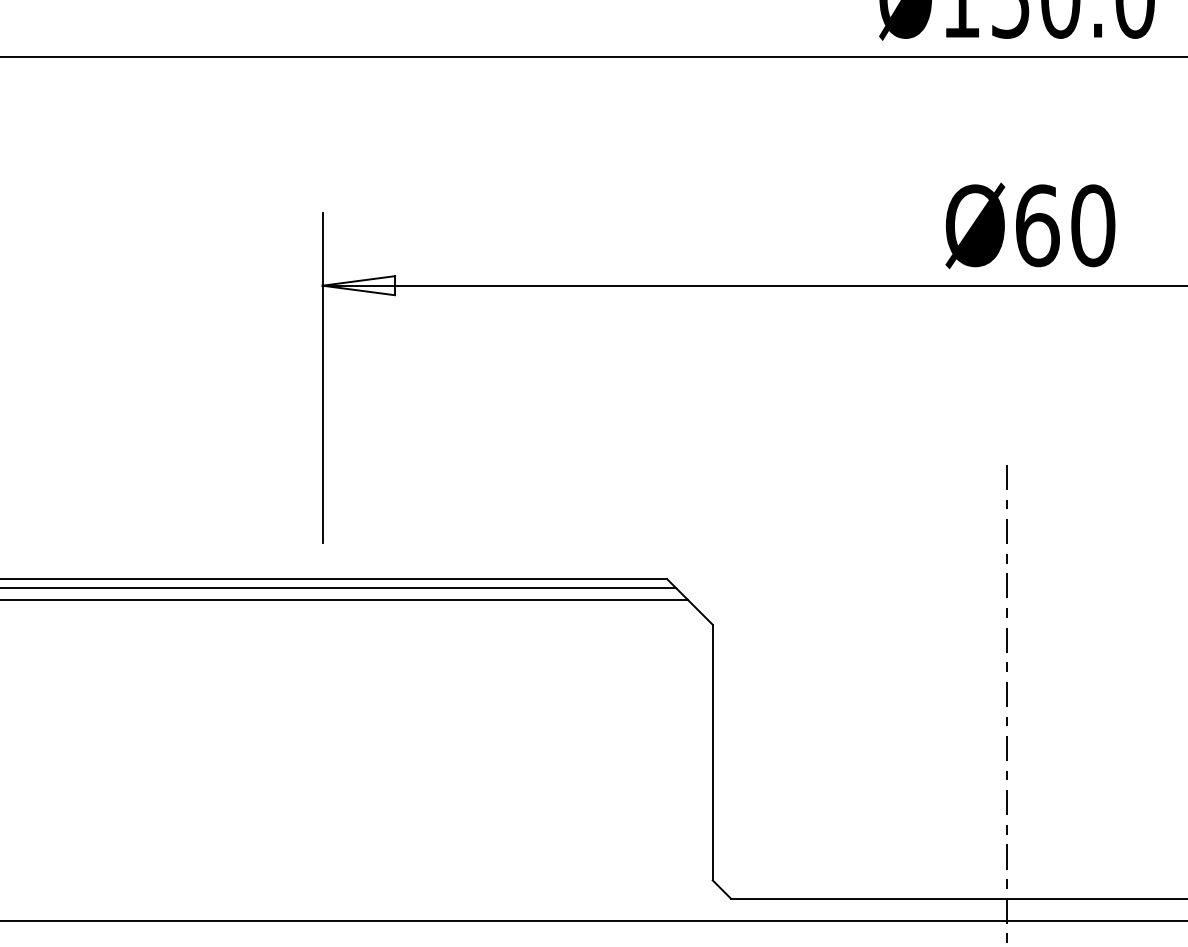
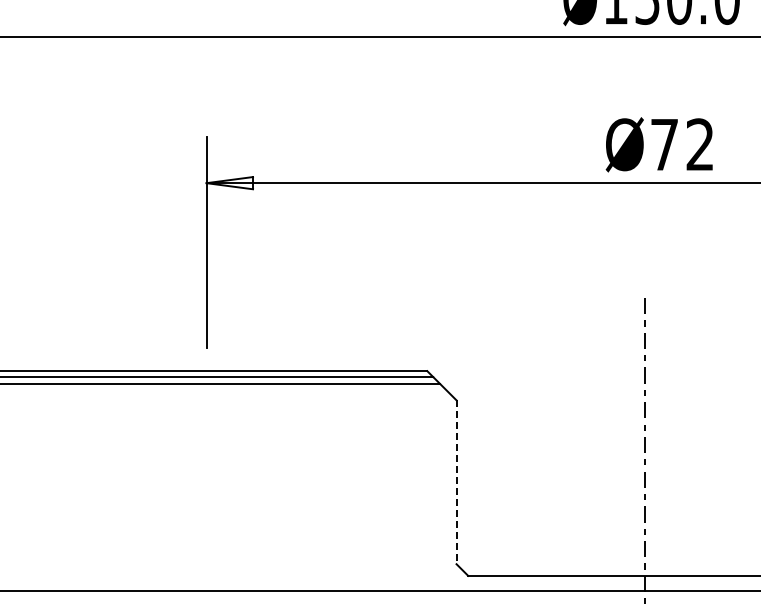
text: (1065, 225) -> (682, 144), Ø60 -> Ø72
line: (712, 752) -> (456, 482), solid -> dashed

